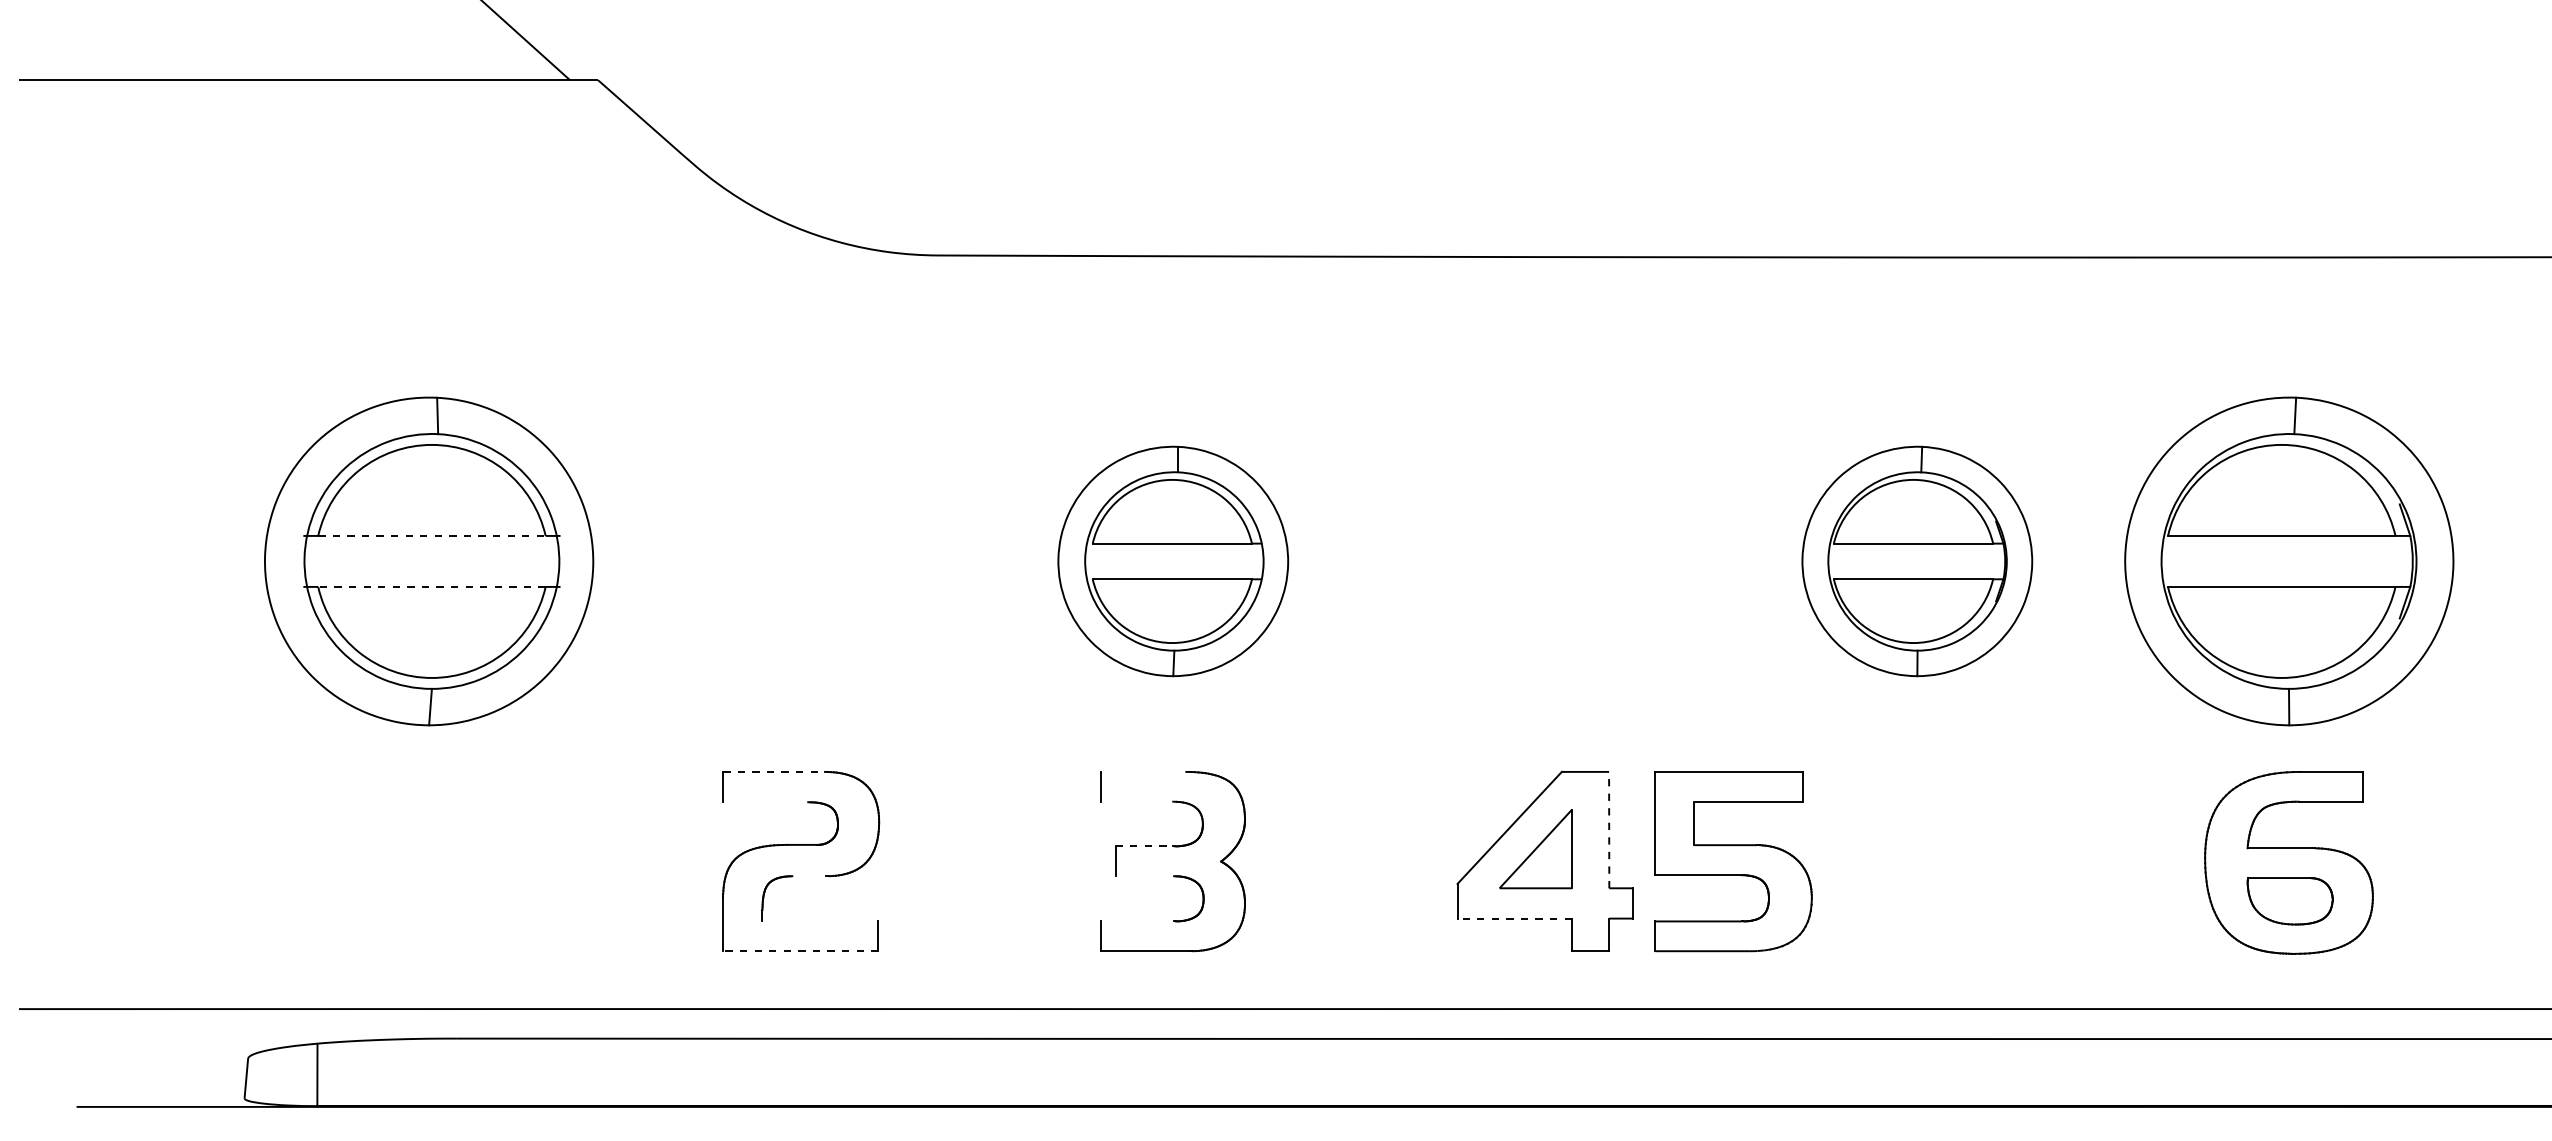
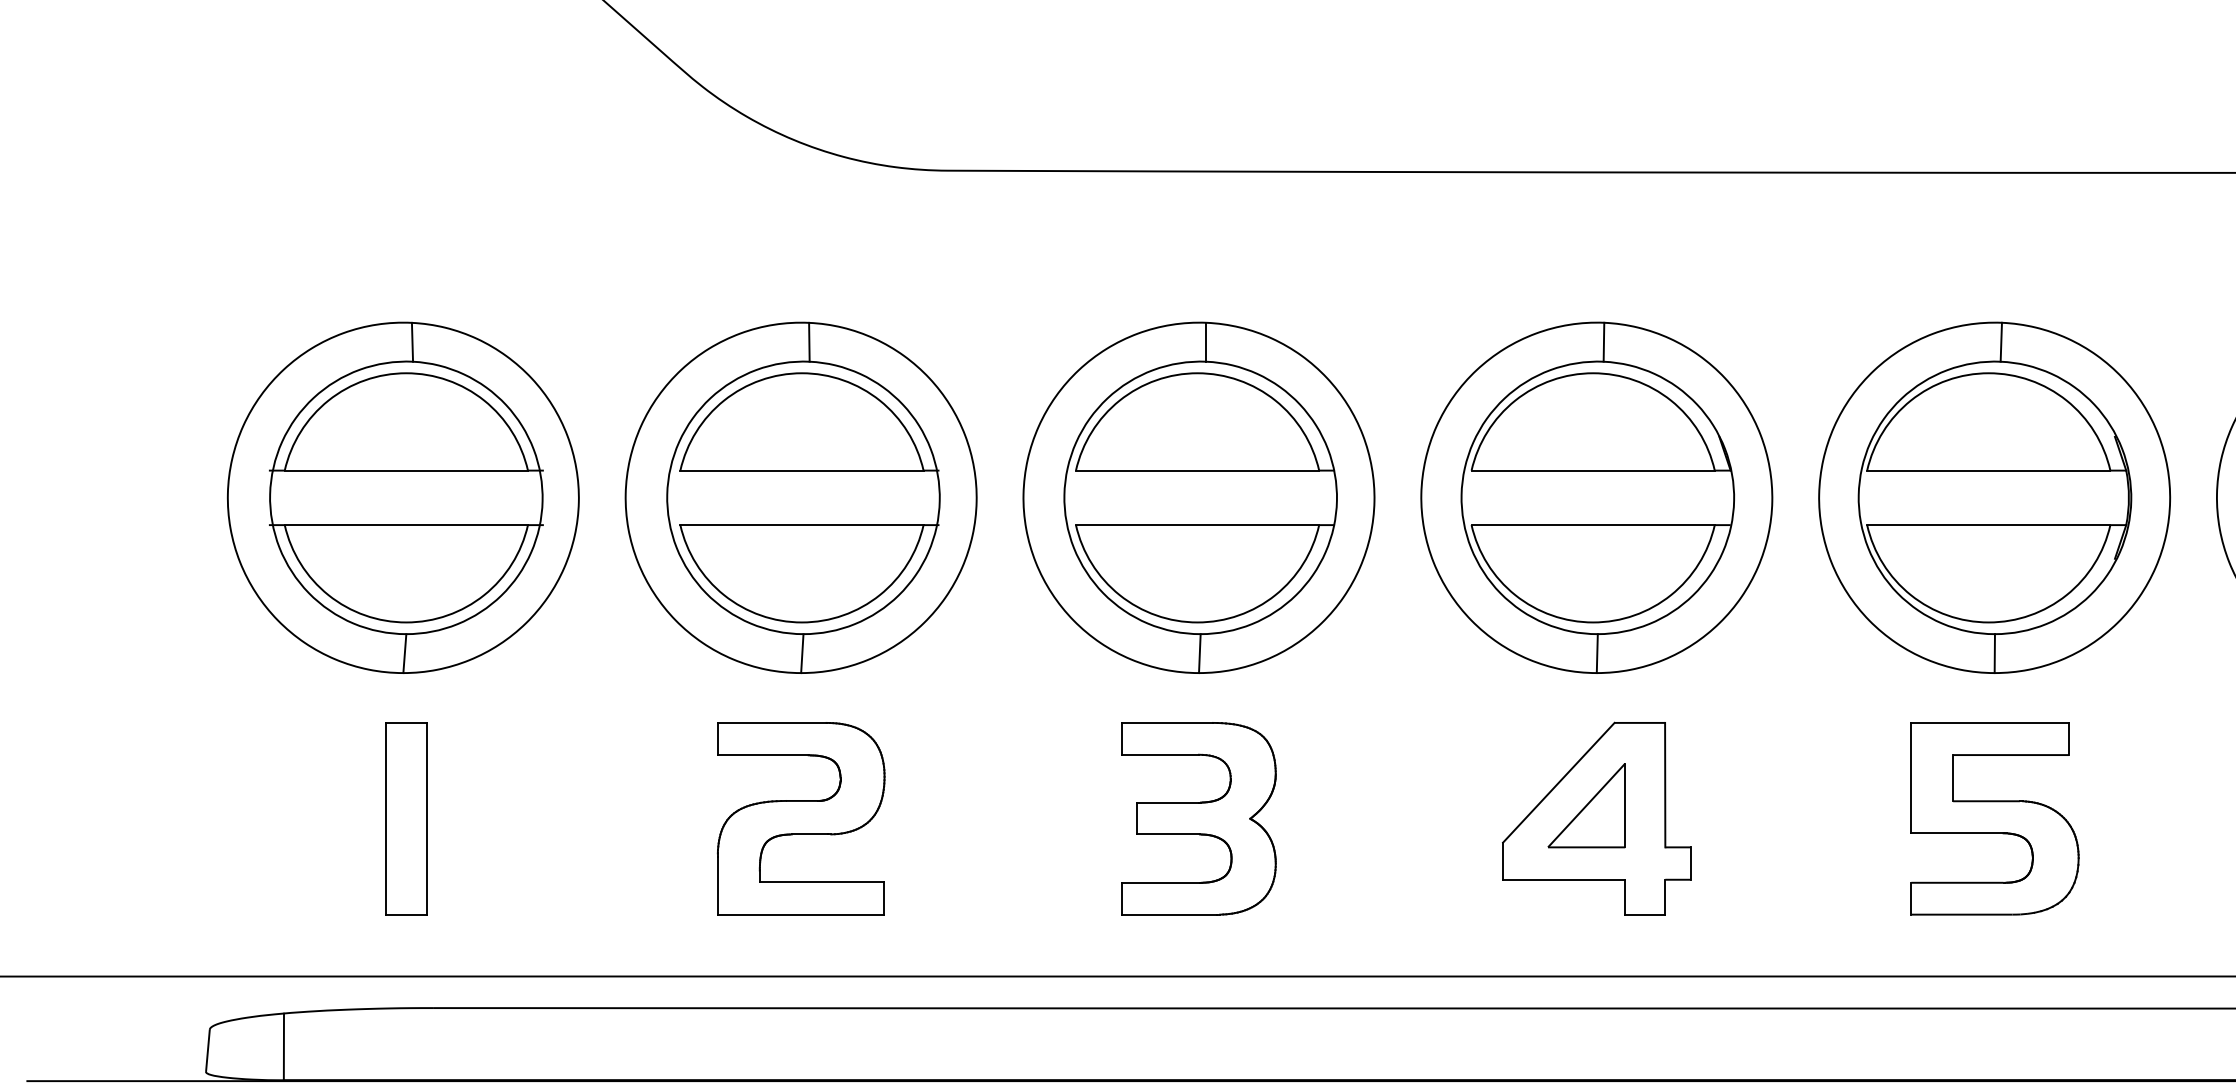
line: (431, 535) -> (405, 470), dashed -> solid
part: (801, 561) -> (801, 497), added
part: (1173, 561) -> (1199, 497), size x1.43
part: (1545, 561) -> (1597, 497), added
part: (1917, 561) -> (1994, 497), size x1.43
line: (431, 586) -> (405, 524), dashed -> solid
line: (774, 771) -> (772, 722), dashed -> solid
line: (1143, 771) -> (1167, 722), added
line: (1137, 801) -> (1160, 754), added
line: (765, 802) -> (763, 755), added
line: (1609, 829) -> (1665, 784), dashed -> solid
line: (1144, 846) -> (1168, 802), dashed -> solid
part: (431, 861) -> (405, 818), added
part: (1733, 861) -> (1994, 818), moved
line: (808, 876) -> (809, 834), added
line: (1144, 876) -> (1168, 834), added
line: (1514, 918) -> (1563, 879), dashed -> solid
line: (820, 920) -> (821, 881), added
line: (1137, 921) -> (1160, 882), added
line: (800, 951) -> (800, 914), dashed -> solid

